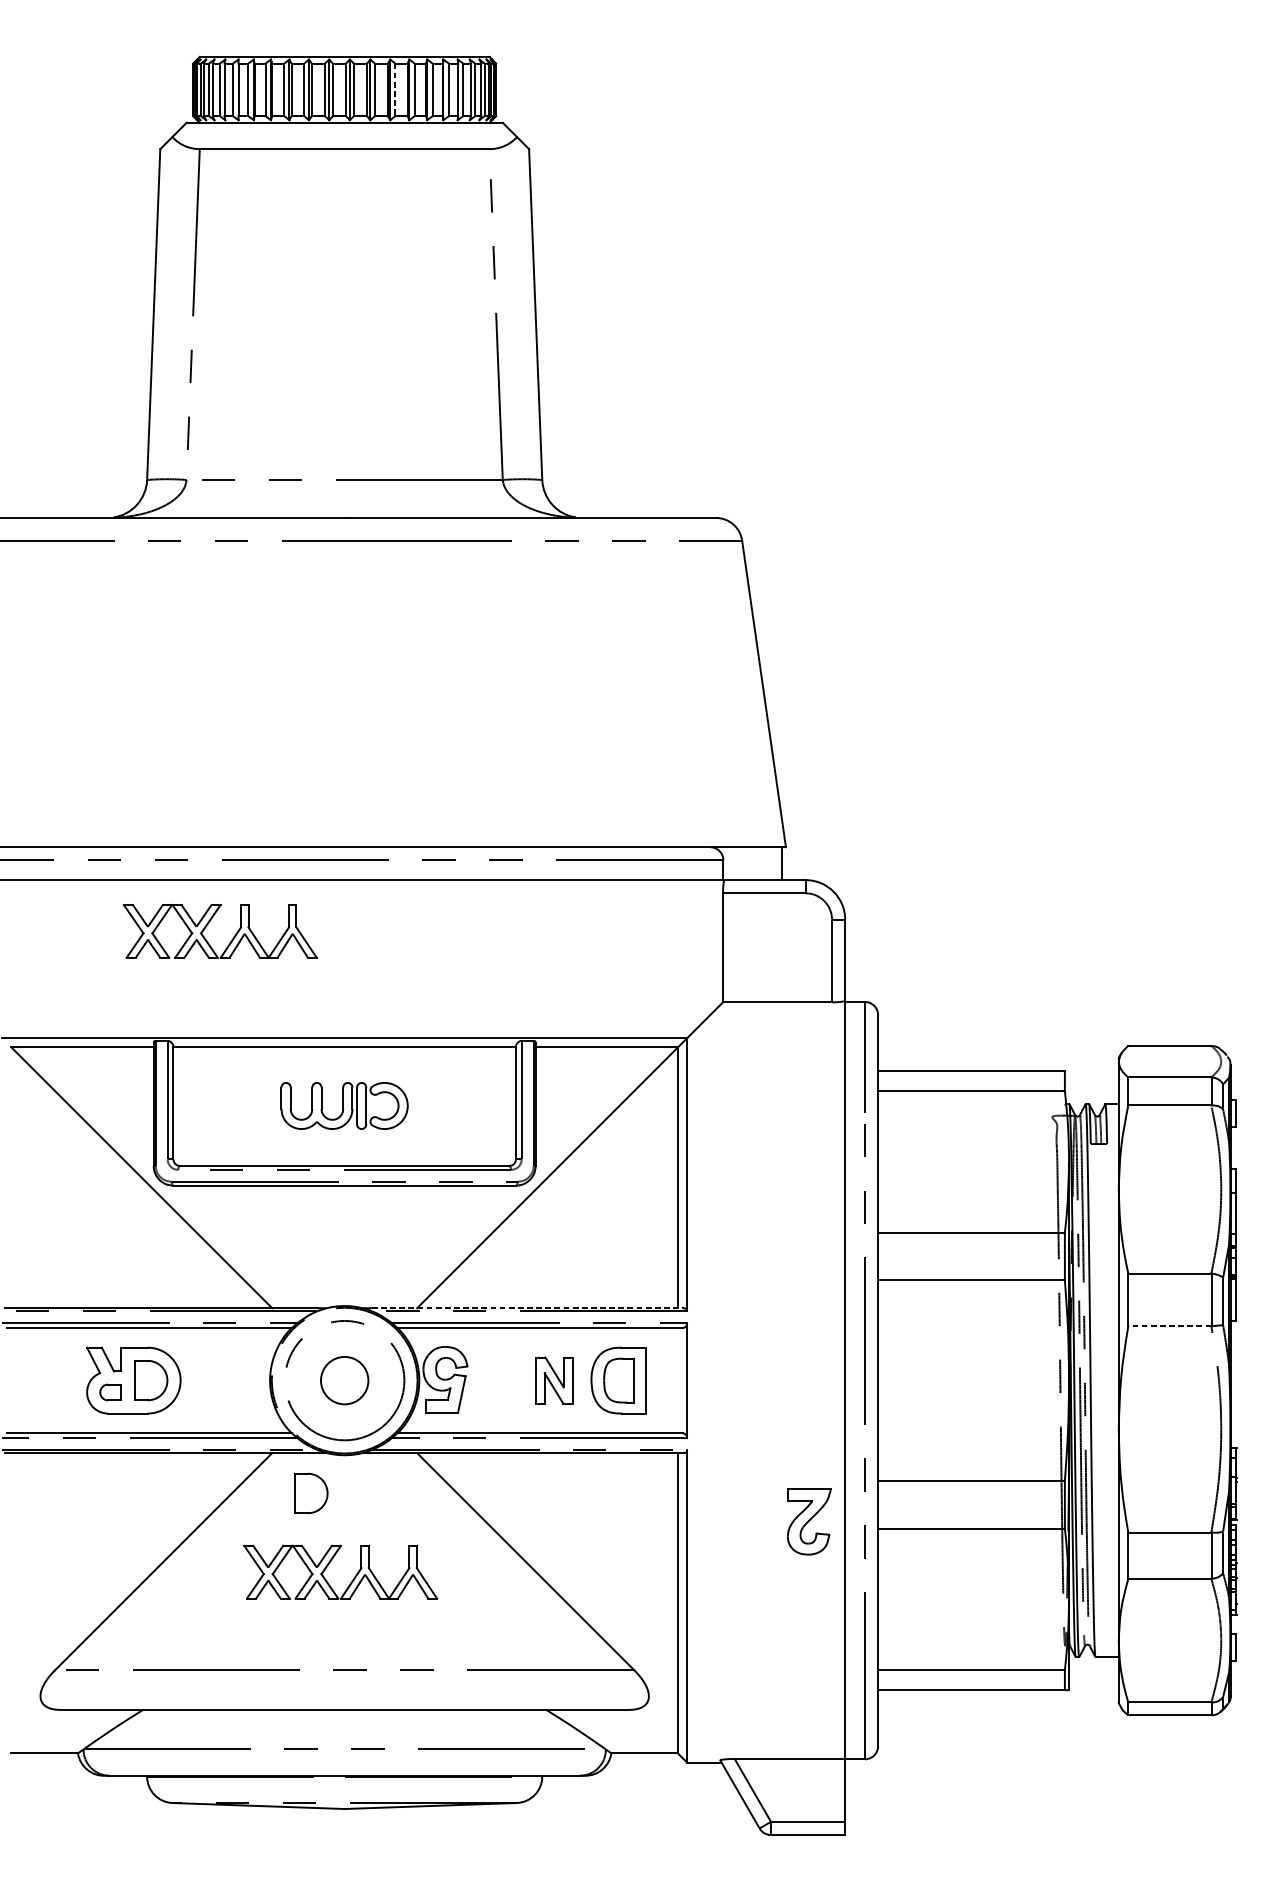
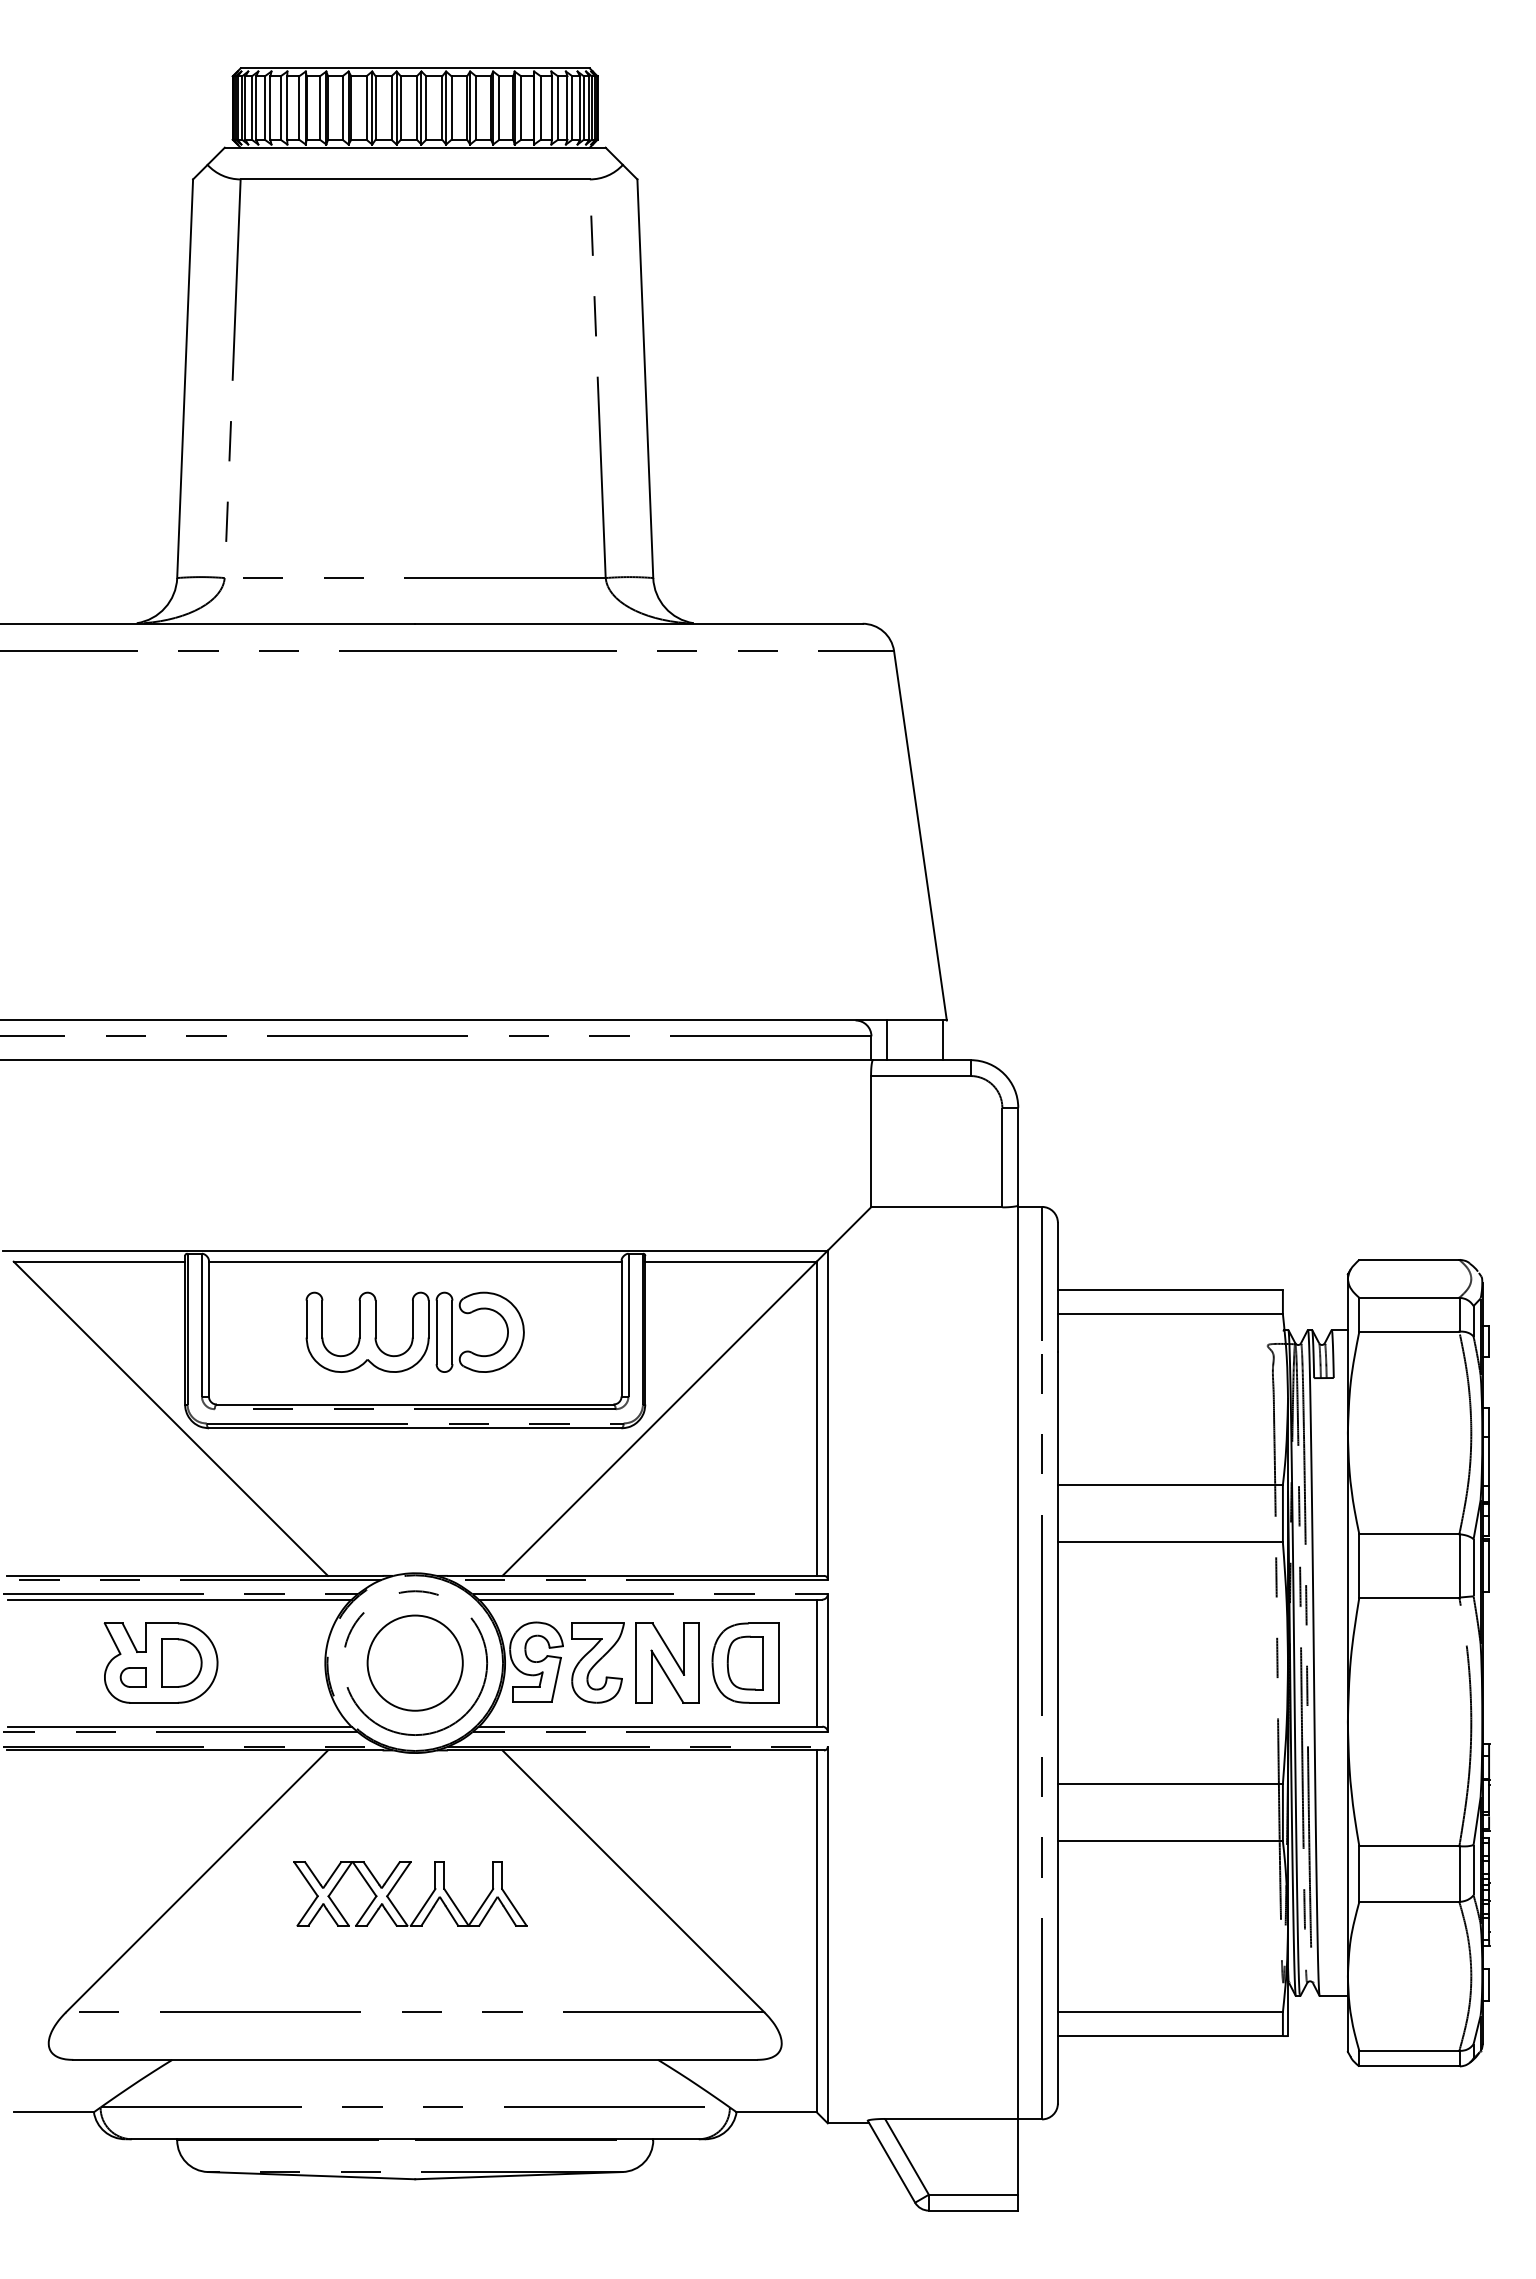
line: (395, 90) -> (476, 108), dashed -> solid
line: (735, 863) -> (886, 1040), added
part: (209, 922) -> (252, 1111), removed
part: (344, 1105) -> (414, 1331), size x1.43
line: (528, 1307) -> (636, 1575), dashed -> solid
line: (1169, 1326) -> (1408, 1597), dashed -> solid
circle: (344, 1380) -> (414, 1662), size x1.67
part: (554, 1380) -> (667, 1662), size x1.43
line: (677, 1380) -> (816, 1662), added
part: (310, 1492) -> (374, 1798), removed
part: (808, 1521) -> (597, 1662), moved

